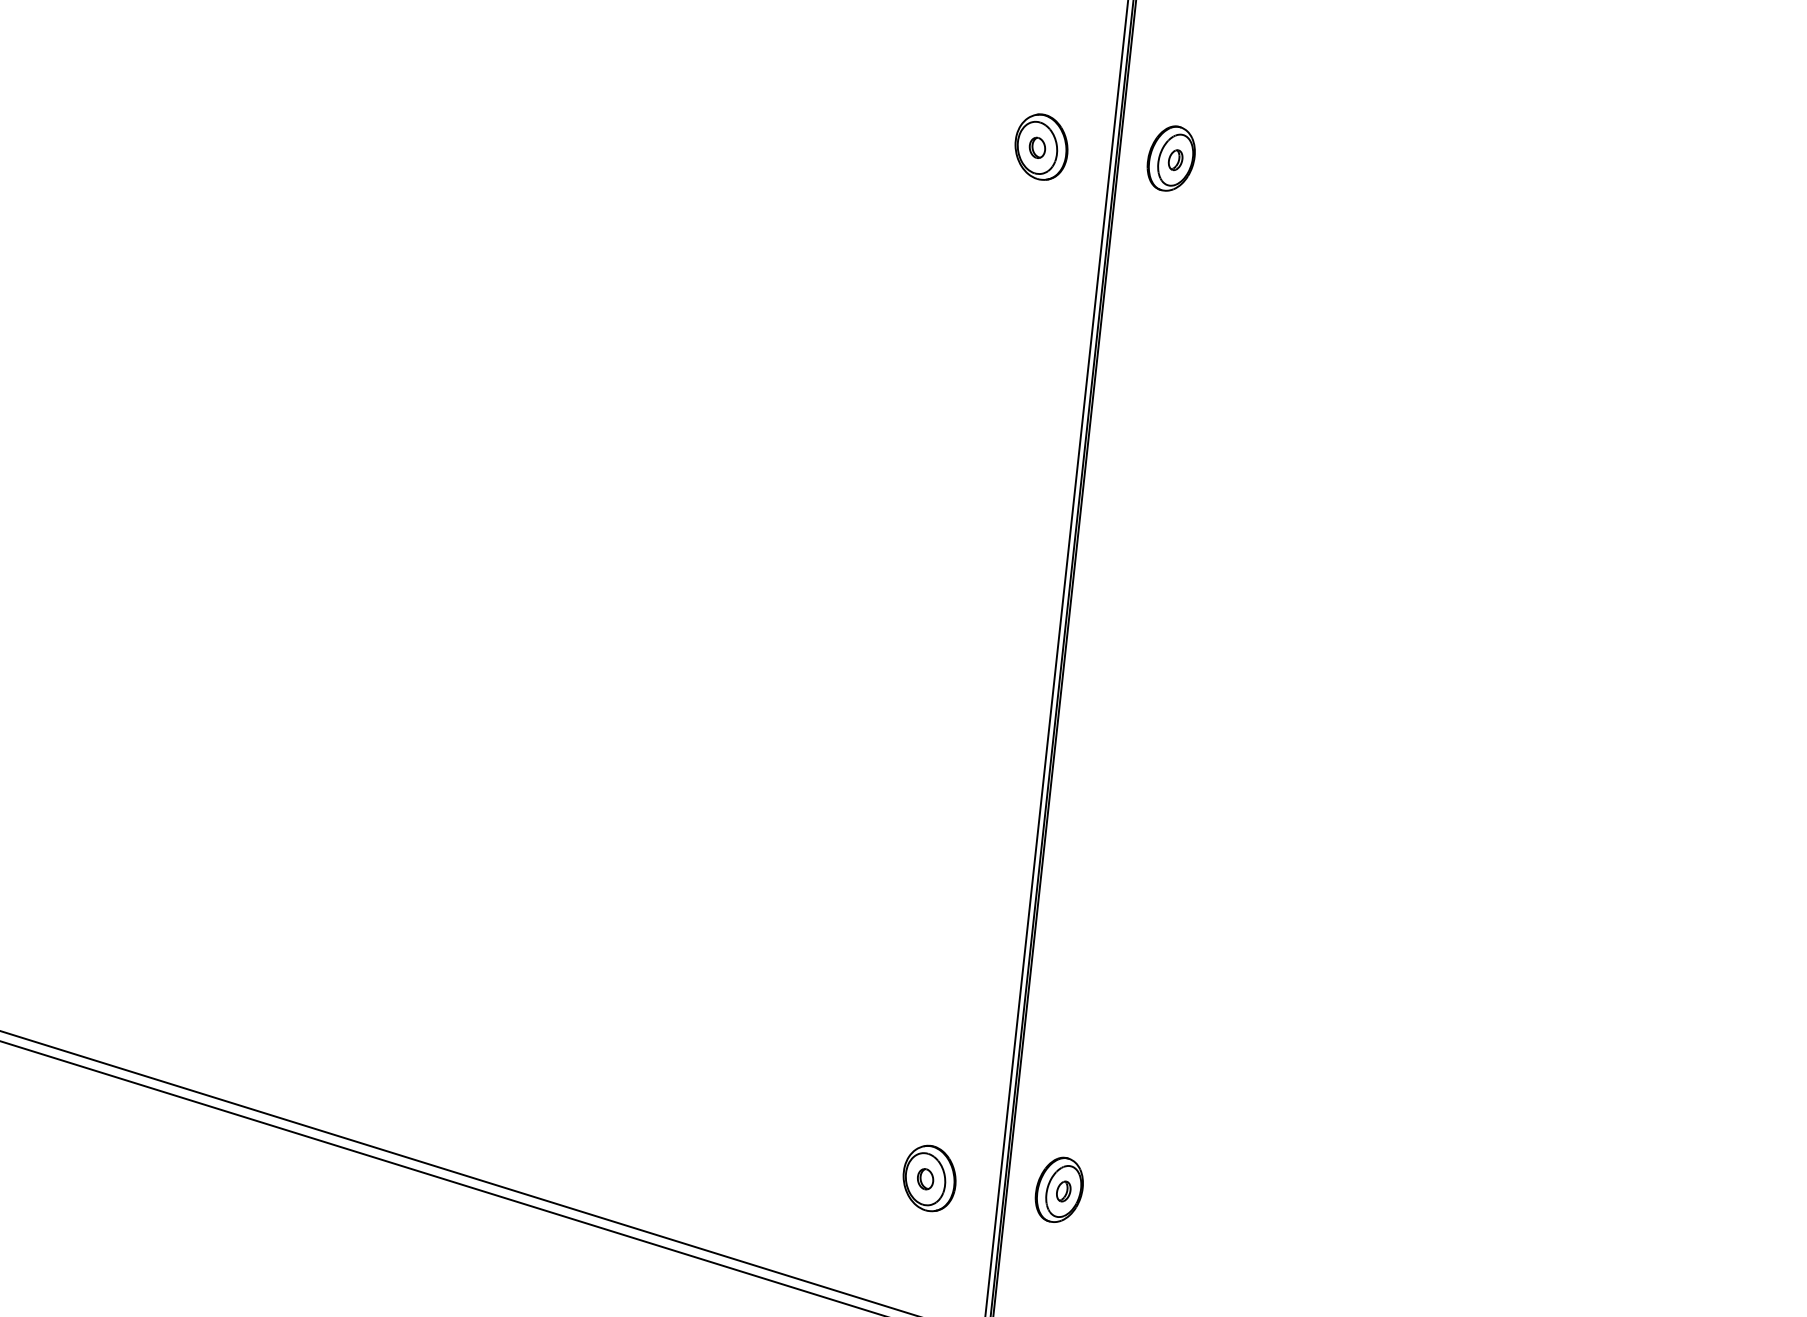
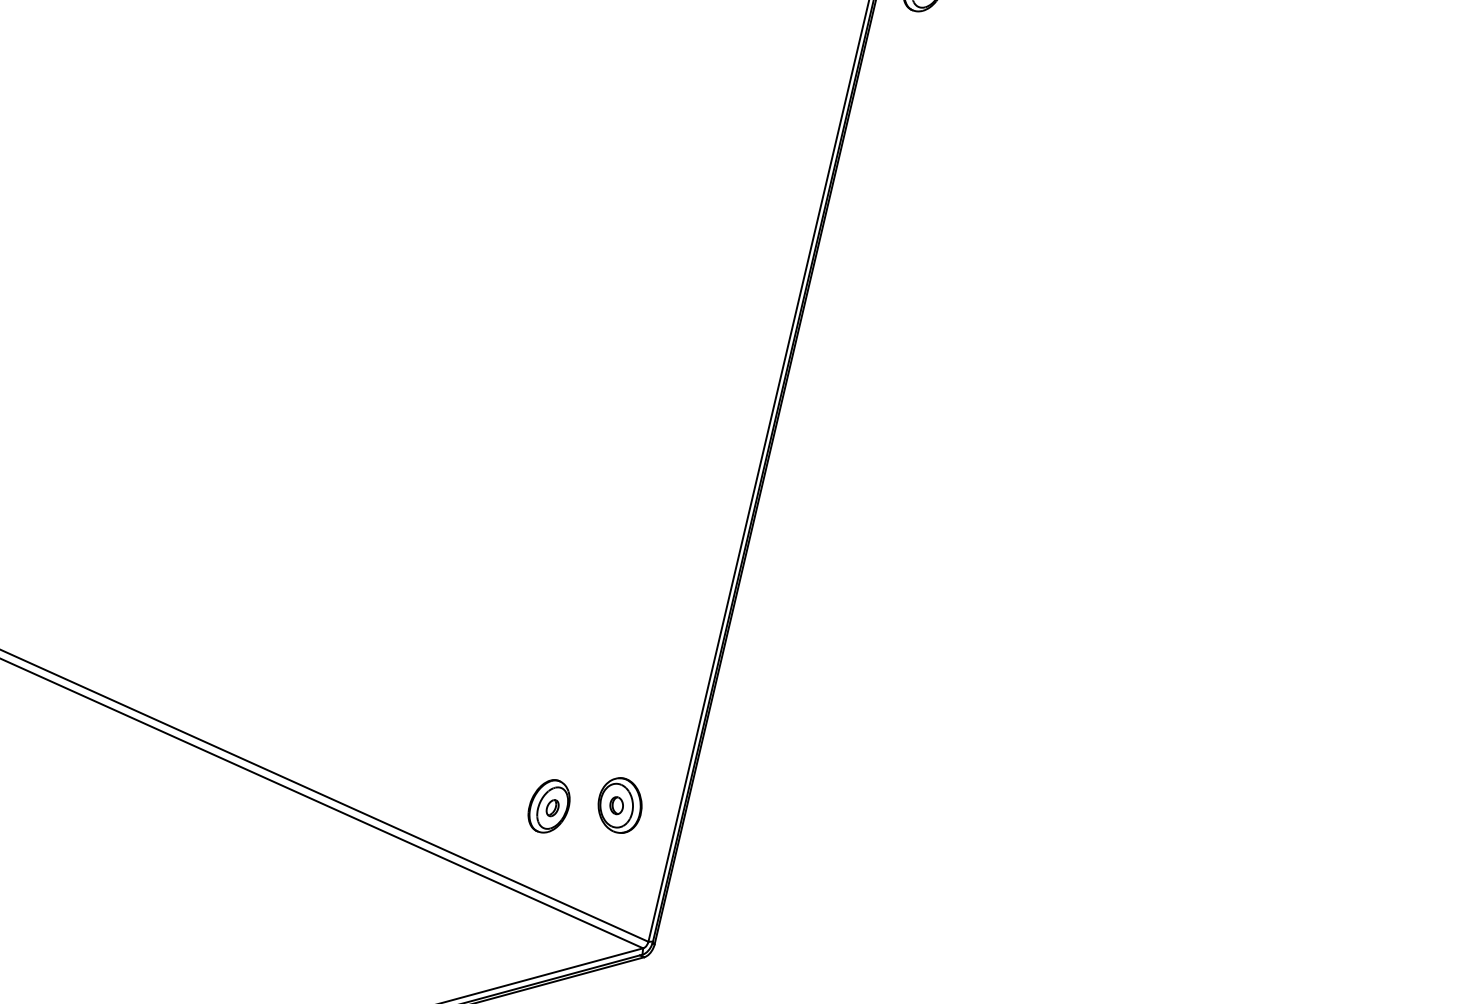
part: (1058, 1189) -> (548, 805), moved

